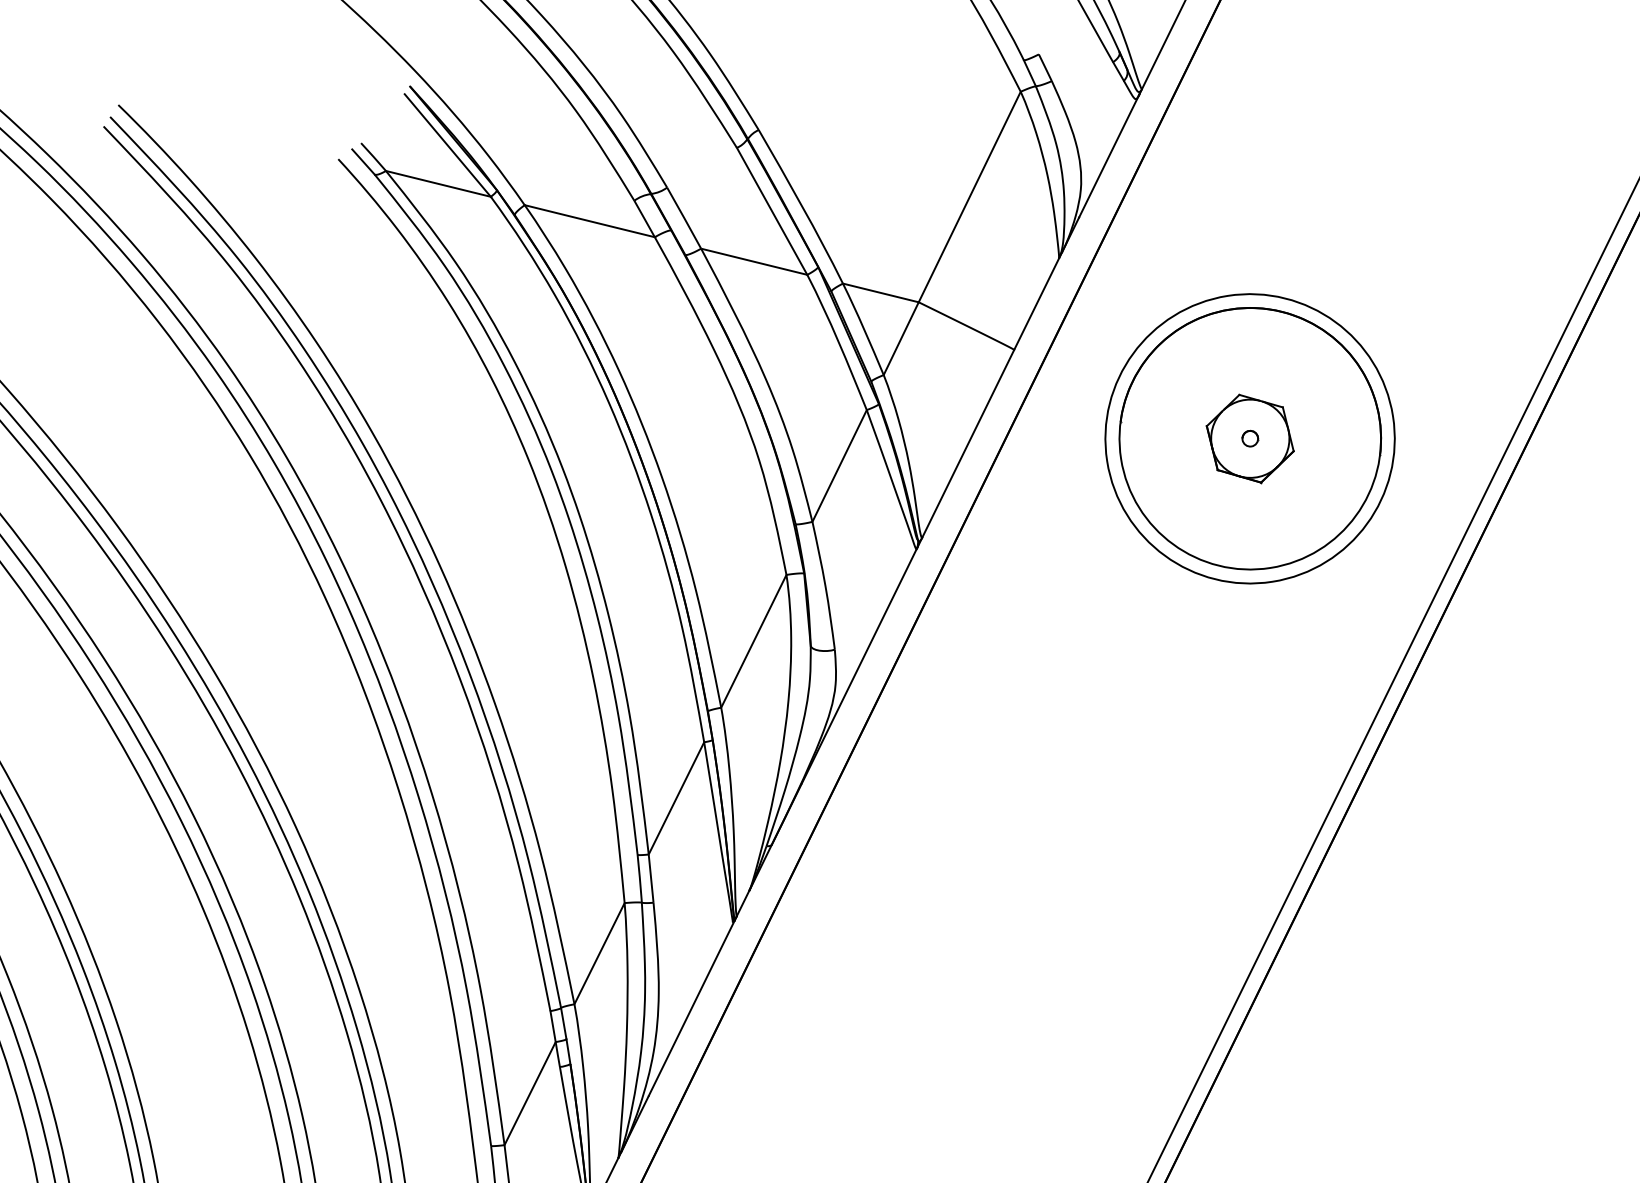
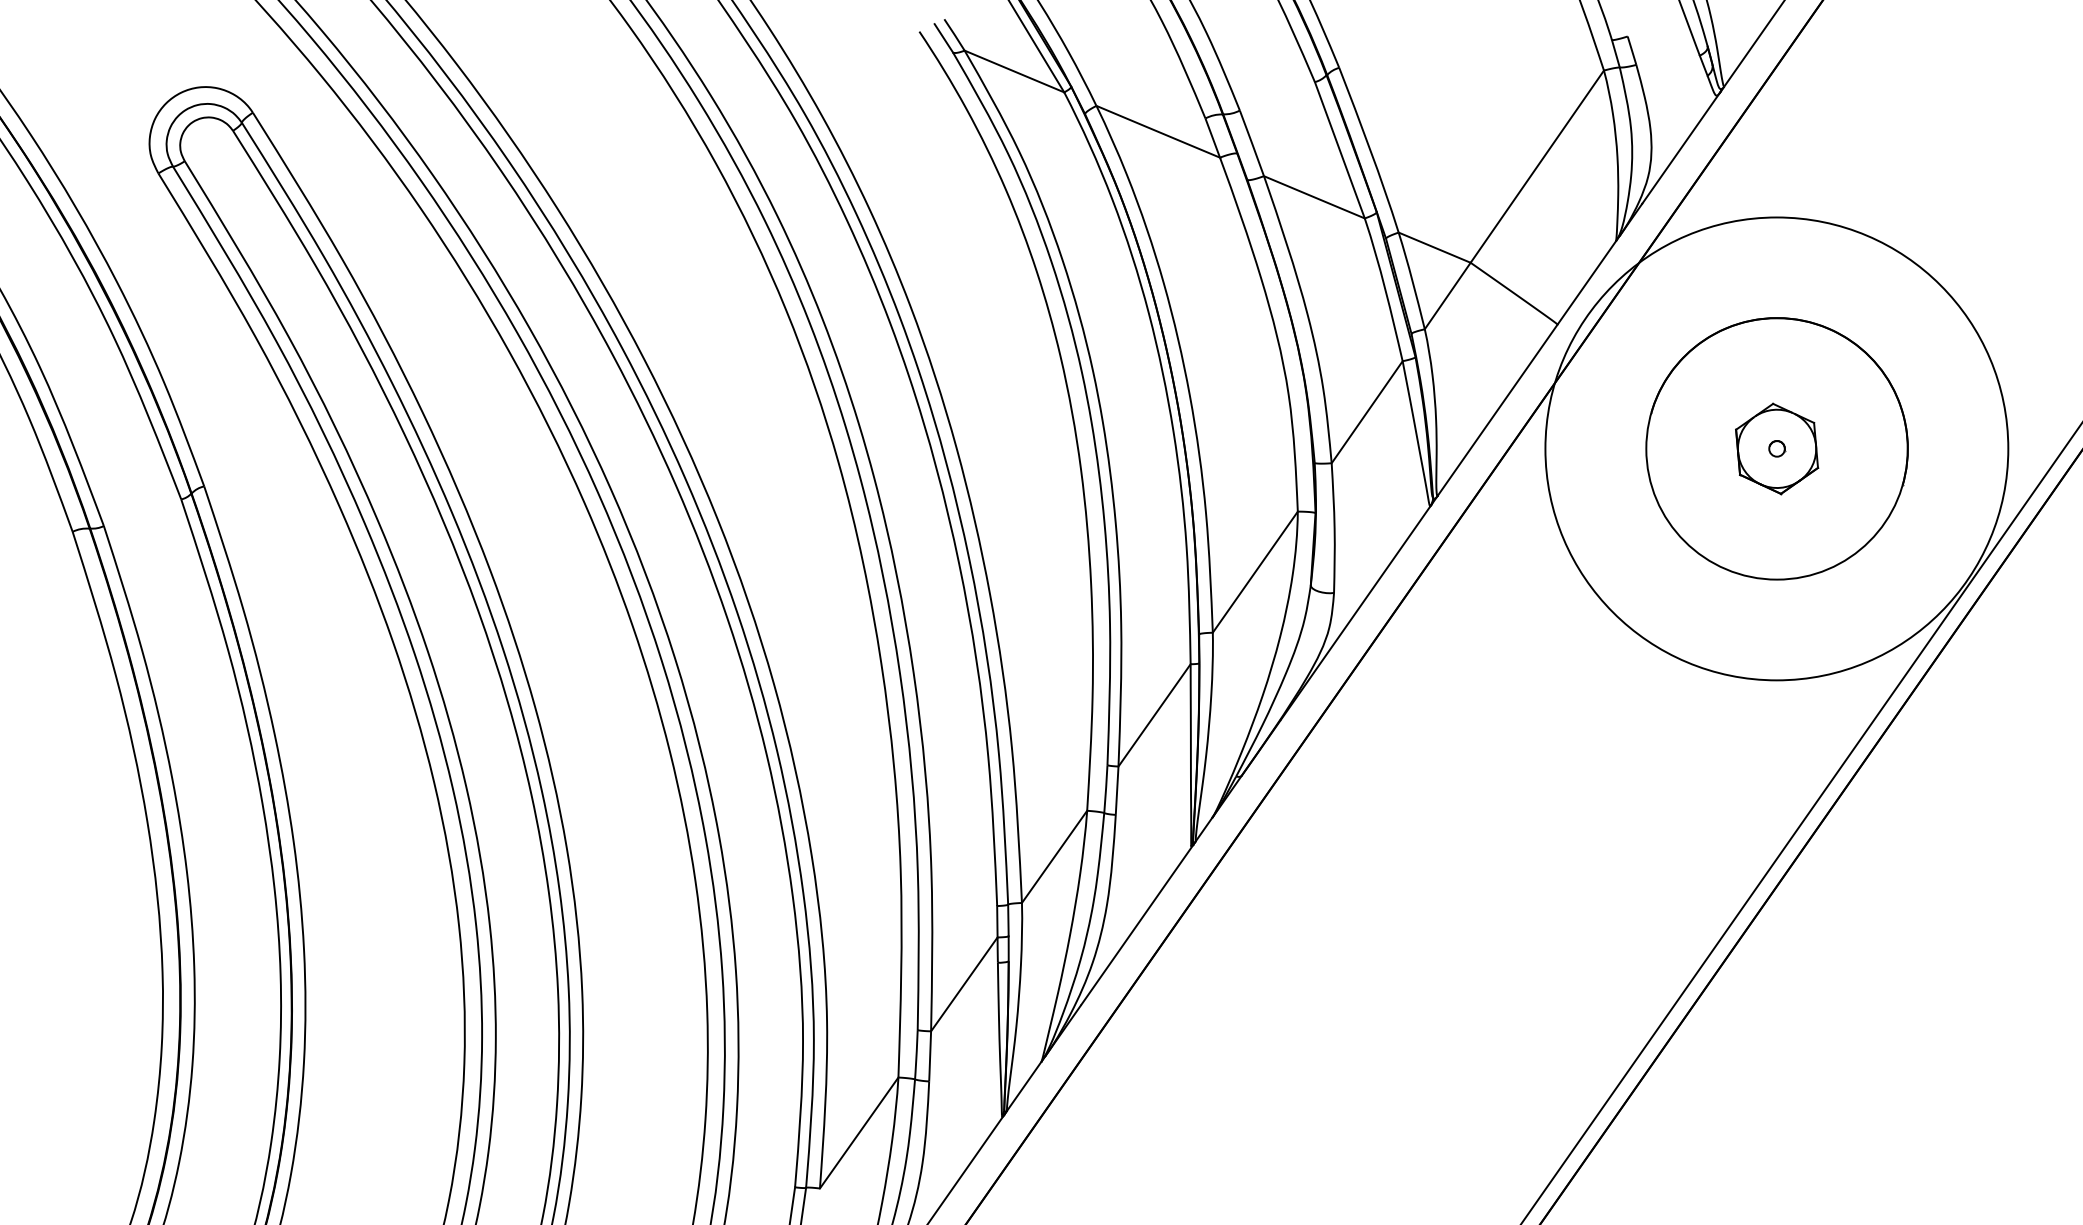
circle: (1249, 438) -> (1776, 448), size x1.6

